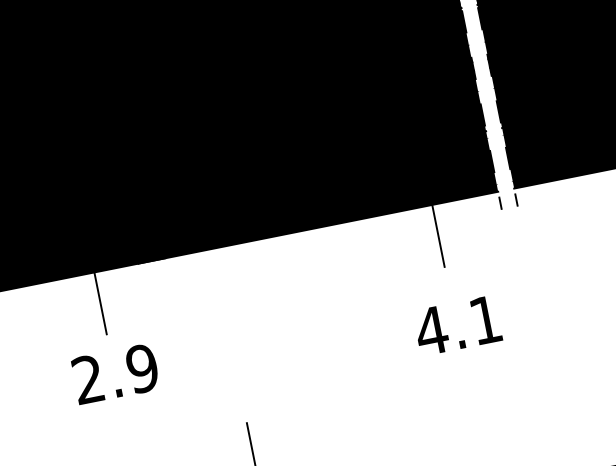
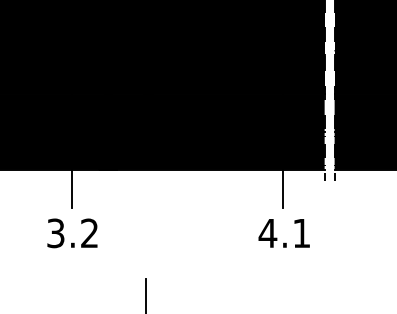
text: (456, 326) -> (283, 233), moved
text: (115, 374) -> (72, 233), 2.9 -> 3.2

